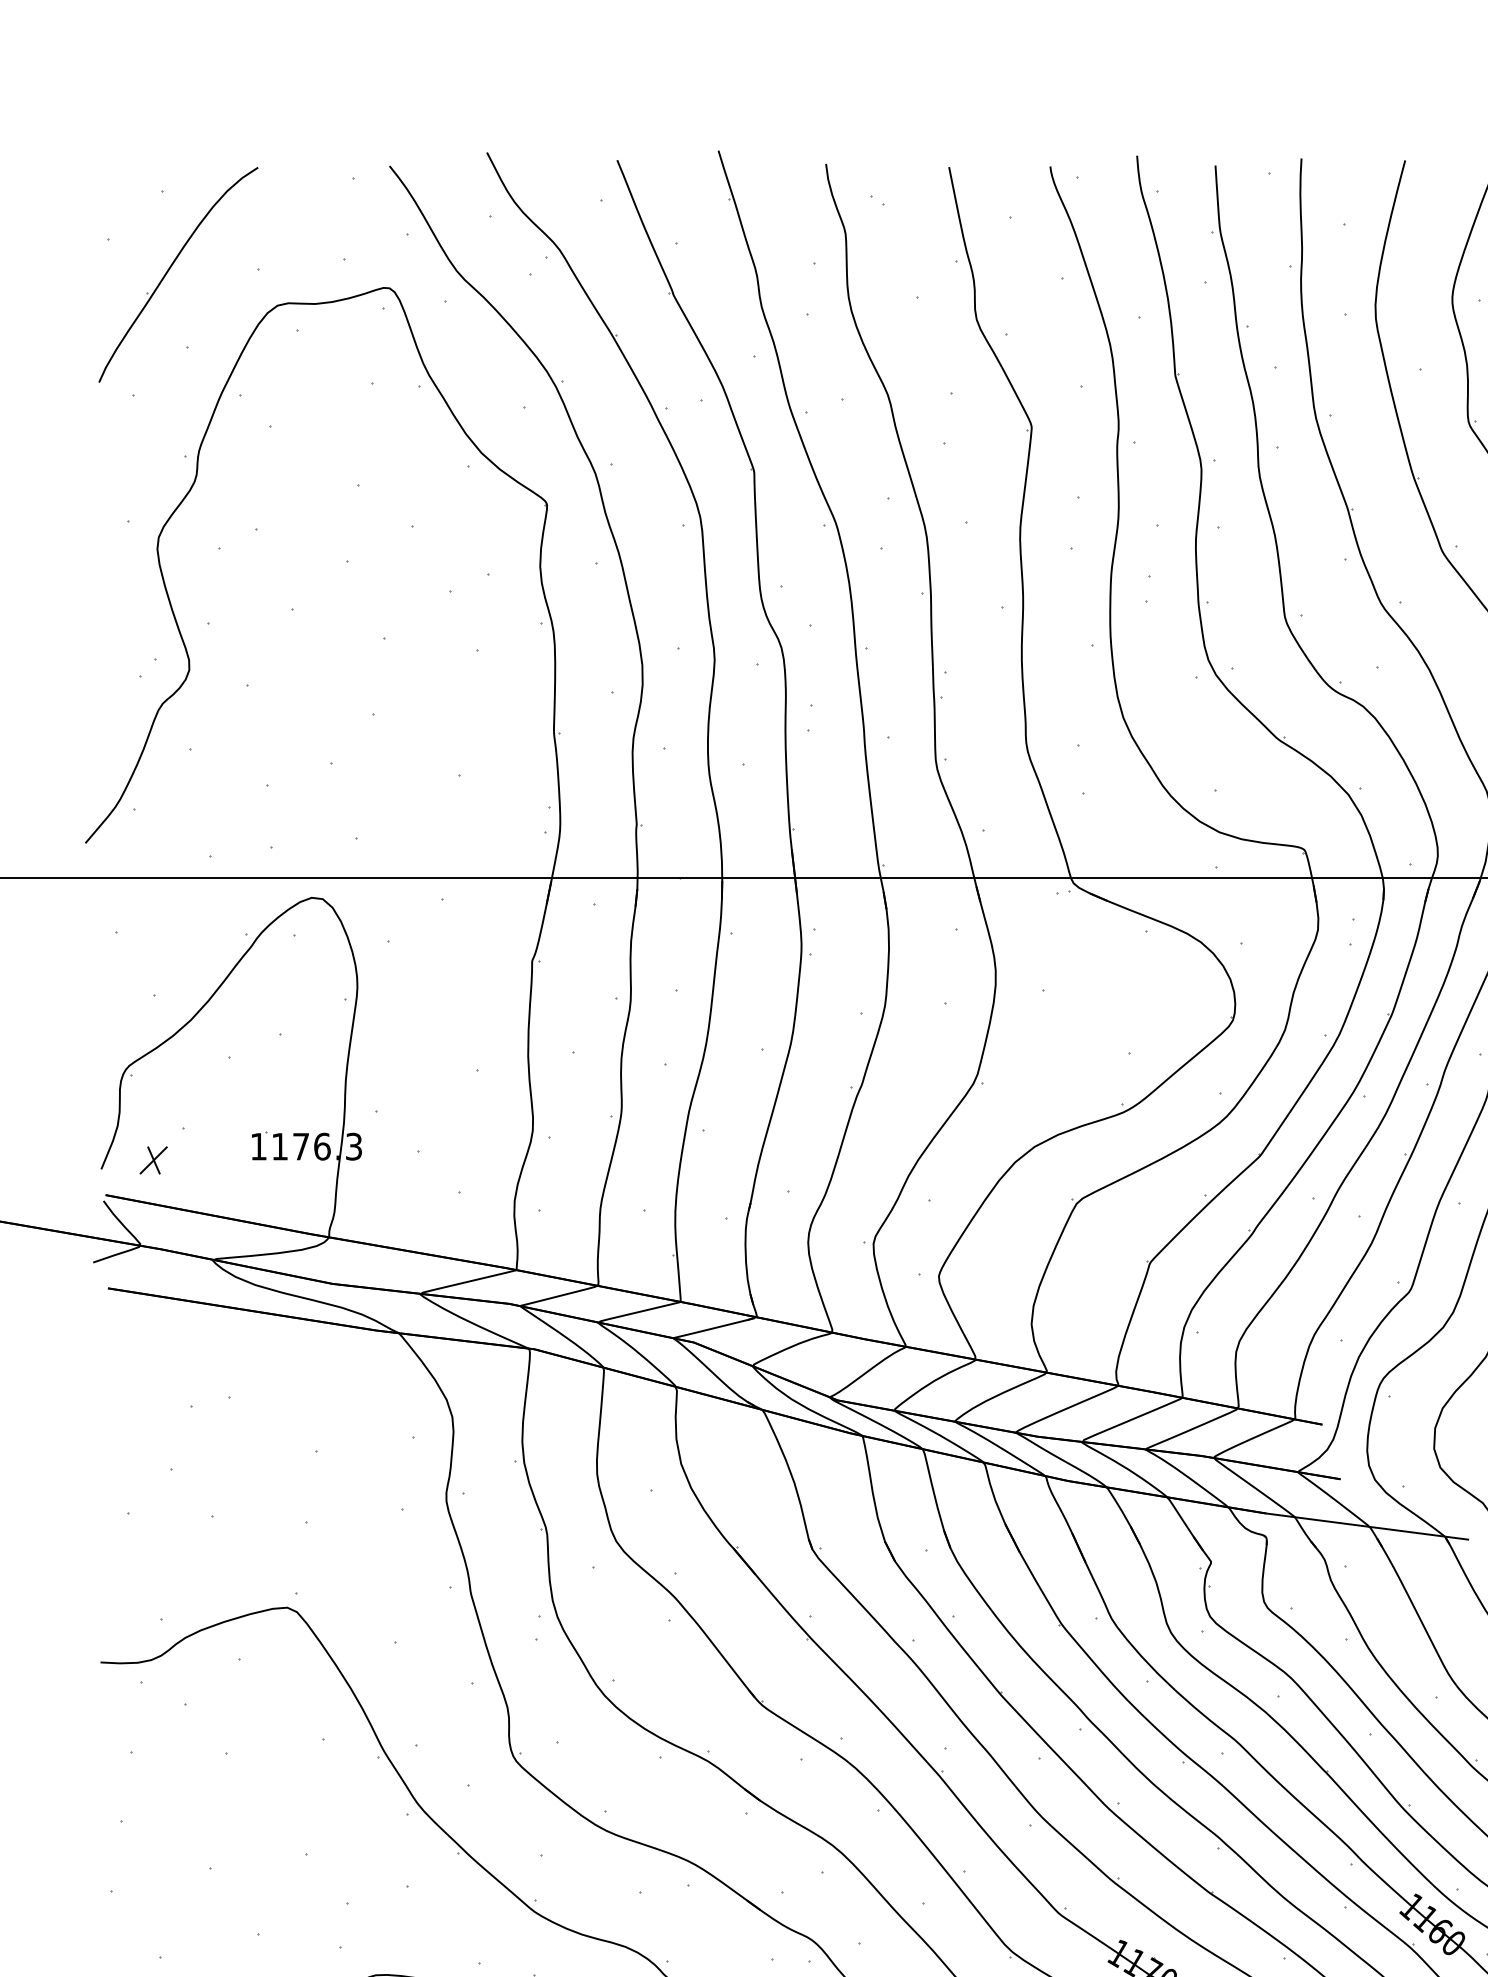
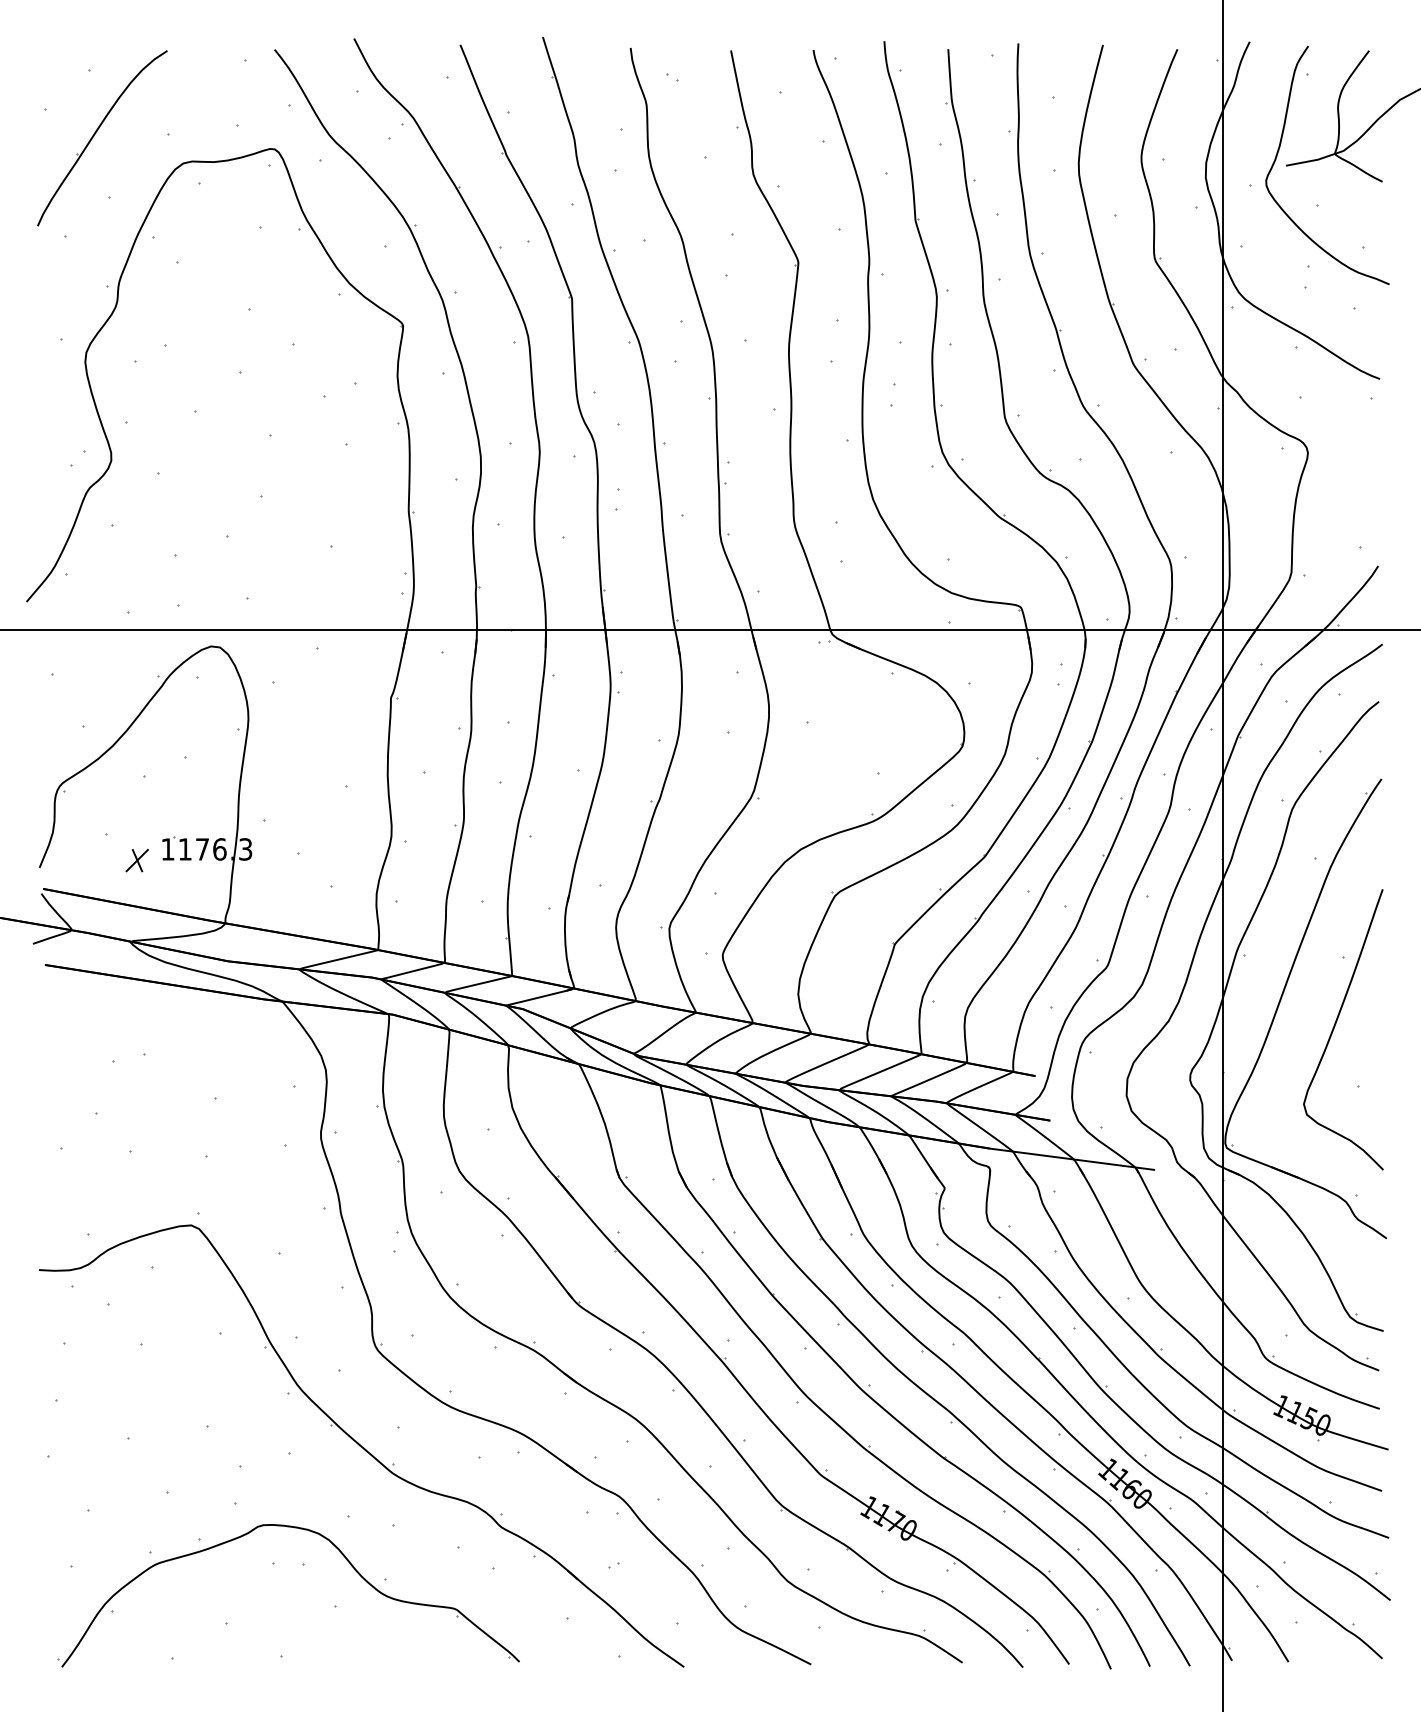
part: (152, 1160) -> (136, 860), moved

